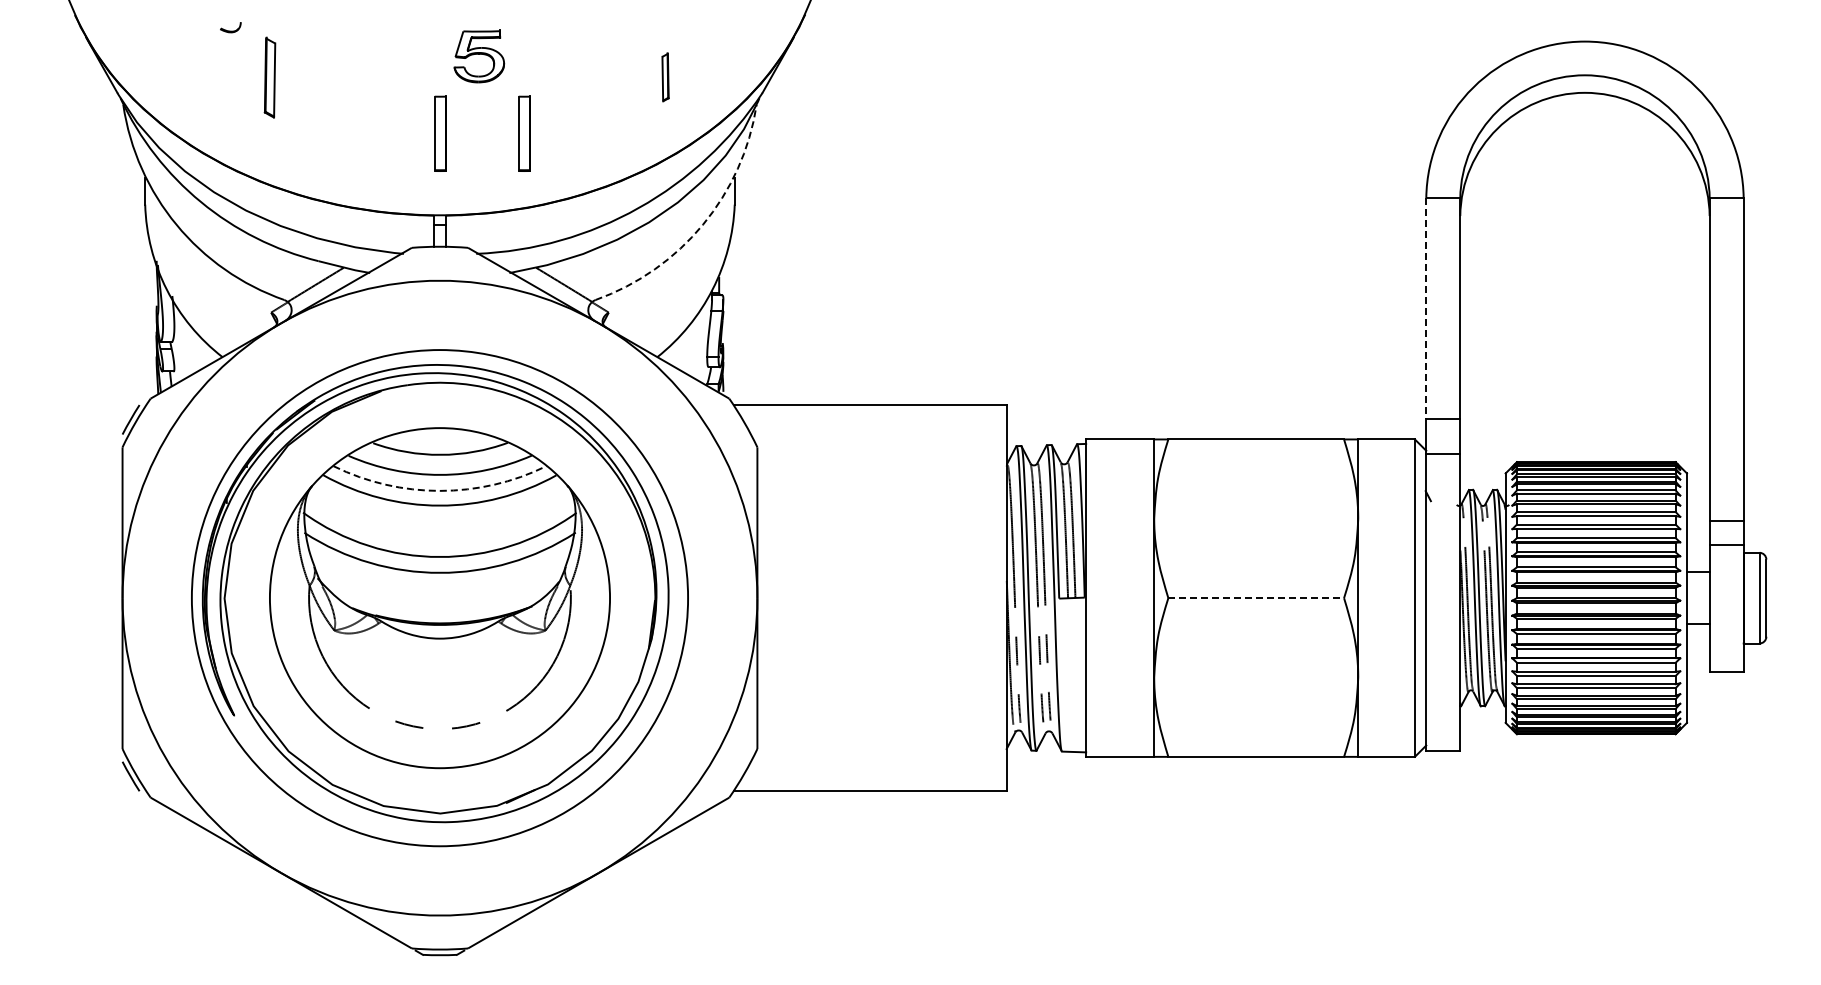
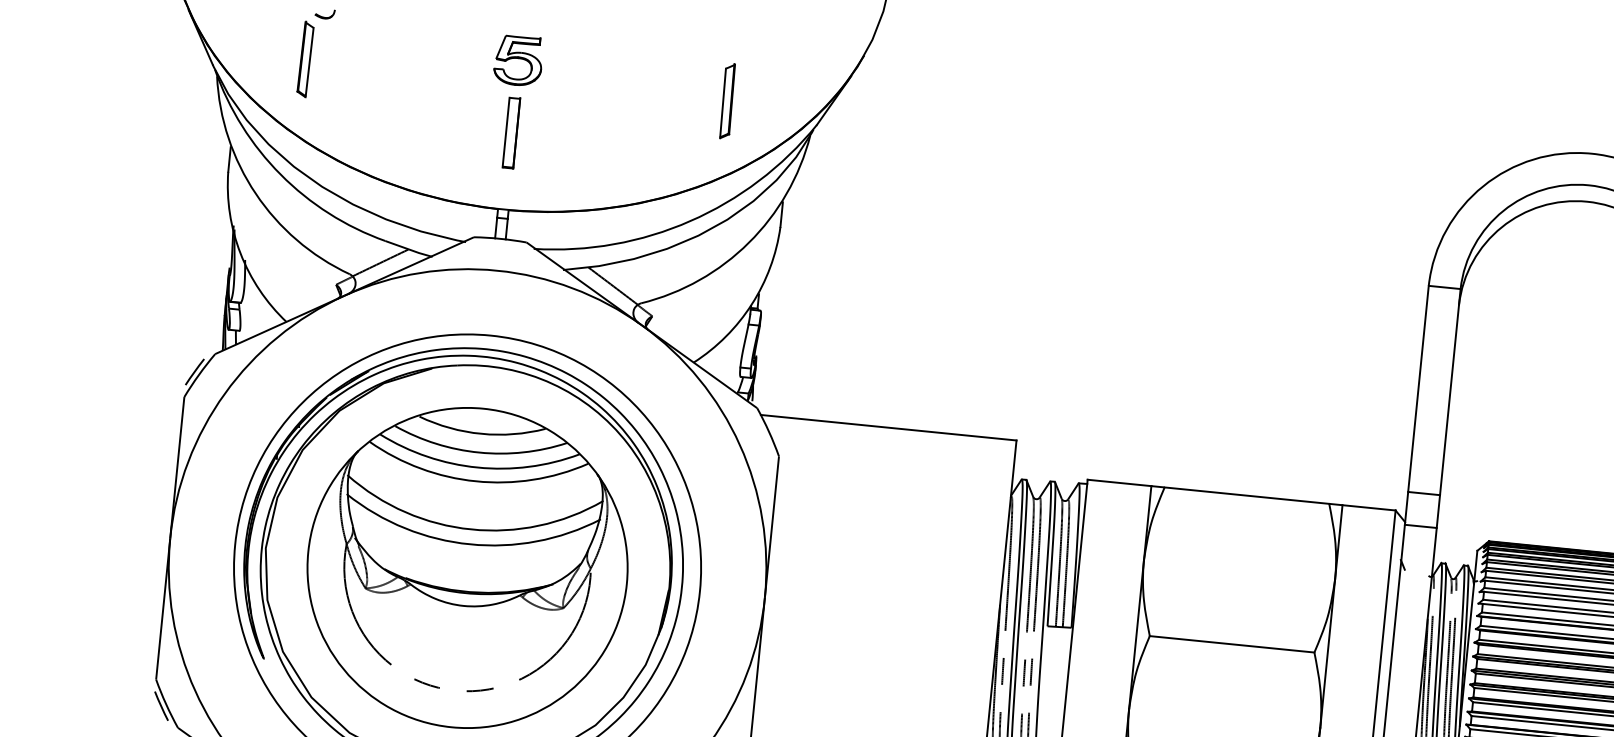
part: (479, 56) -> (518, 60), moved
part: (269, 77) -> (305, 59), moved
part: (665, 77) -> (727, 101), size x1.67
part: (524, 133) -> (590, 140), removed
arc: (703, 224) -> (749, 242), dashed -> solid
line: (1426, 309) -> (1418, 389), dashed -> solid
arc: (440, 490) -> (478, 467), dashed -> solid
line: (1256, 598) -> (1232, 644), dashed -> solid

